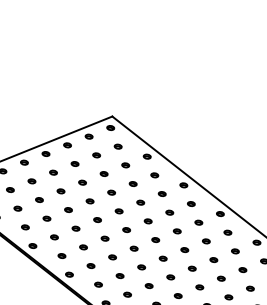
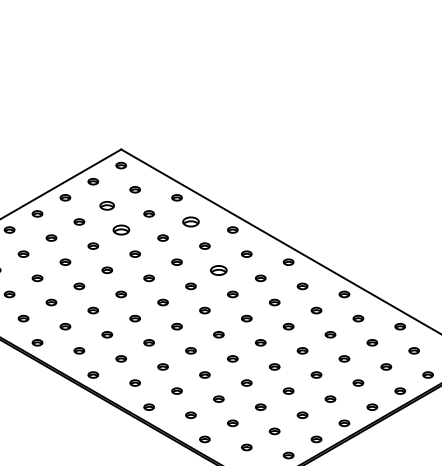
part: (96, 155) -> (107, 205), size x1.4
part: (103, 173) -> (120, 229), size x1.6
part: (154, 174) -> (190, 221), size x1.6
part: (169, 212) -> (218, 269), size x1.6

